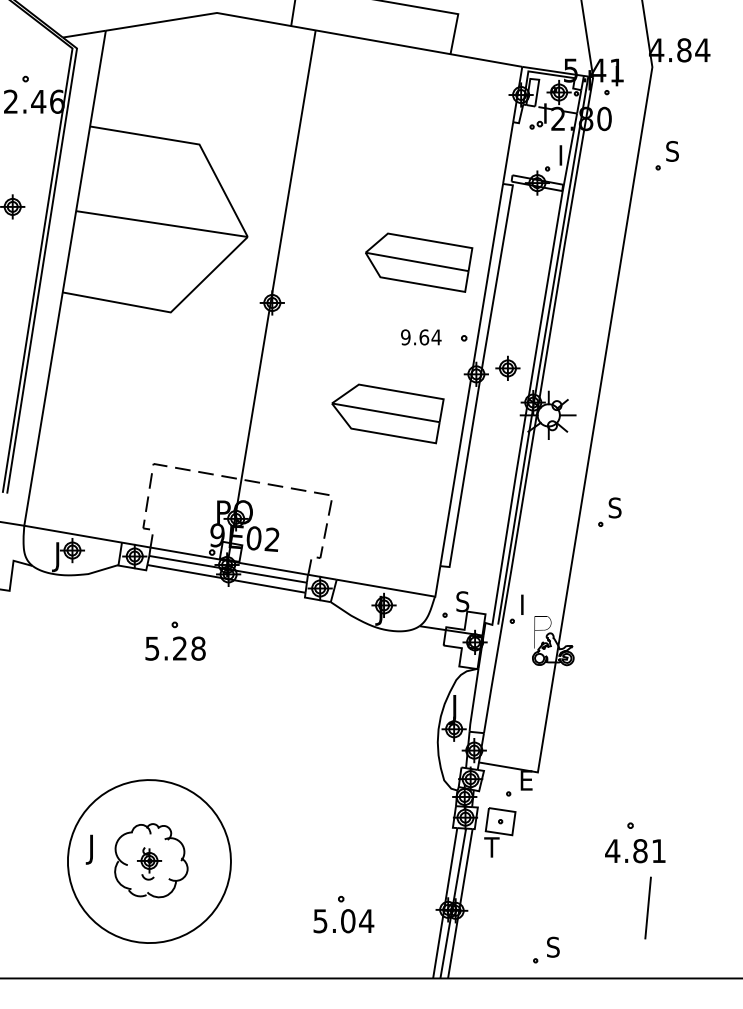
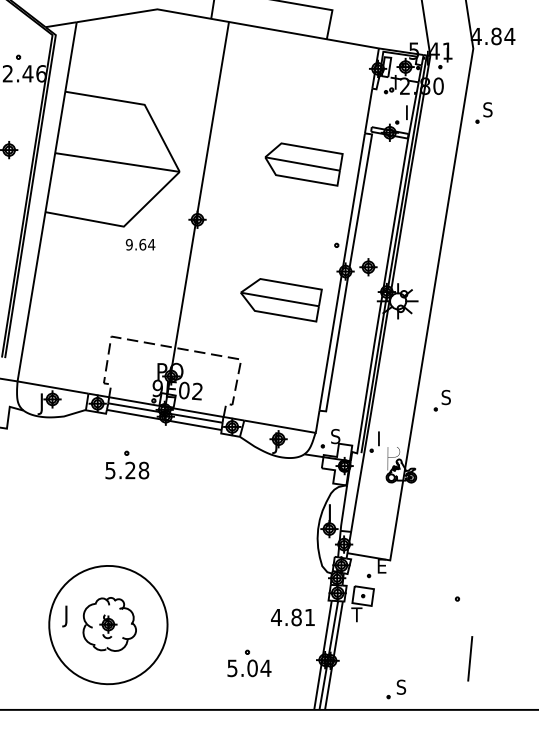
part: (418, 262) -> (303, 164), moved
text: (421, 337) -> (140, 244), moved
part: (608, 512) -> (441, 400), moved
text: (634, 851) -> (292, 617), moved

